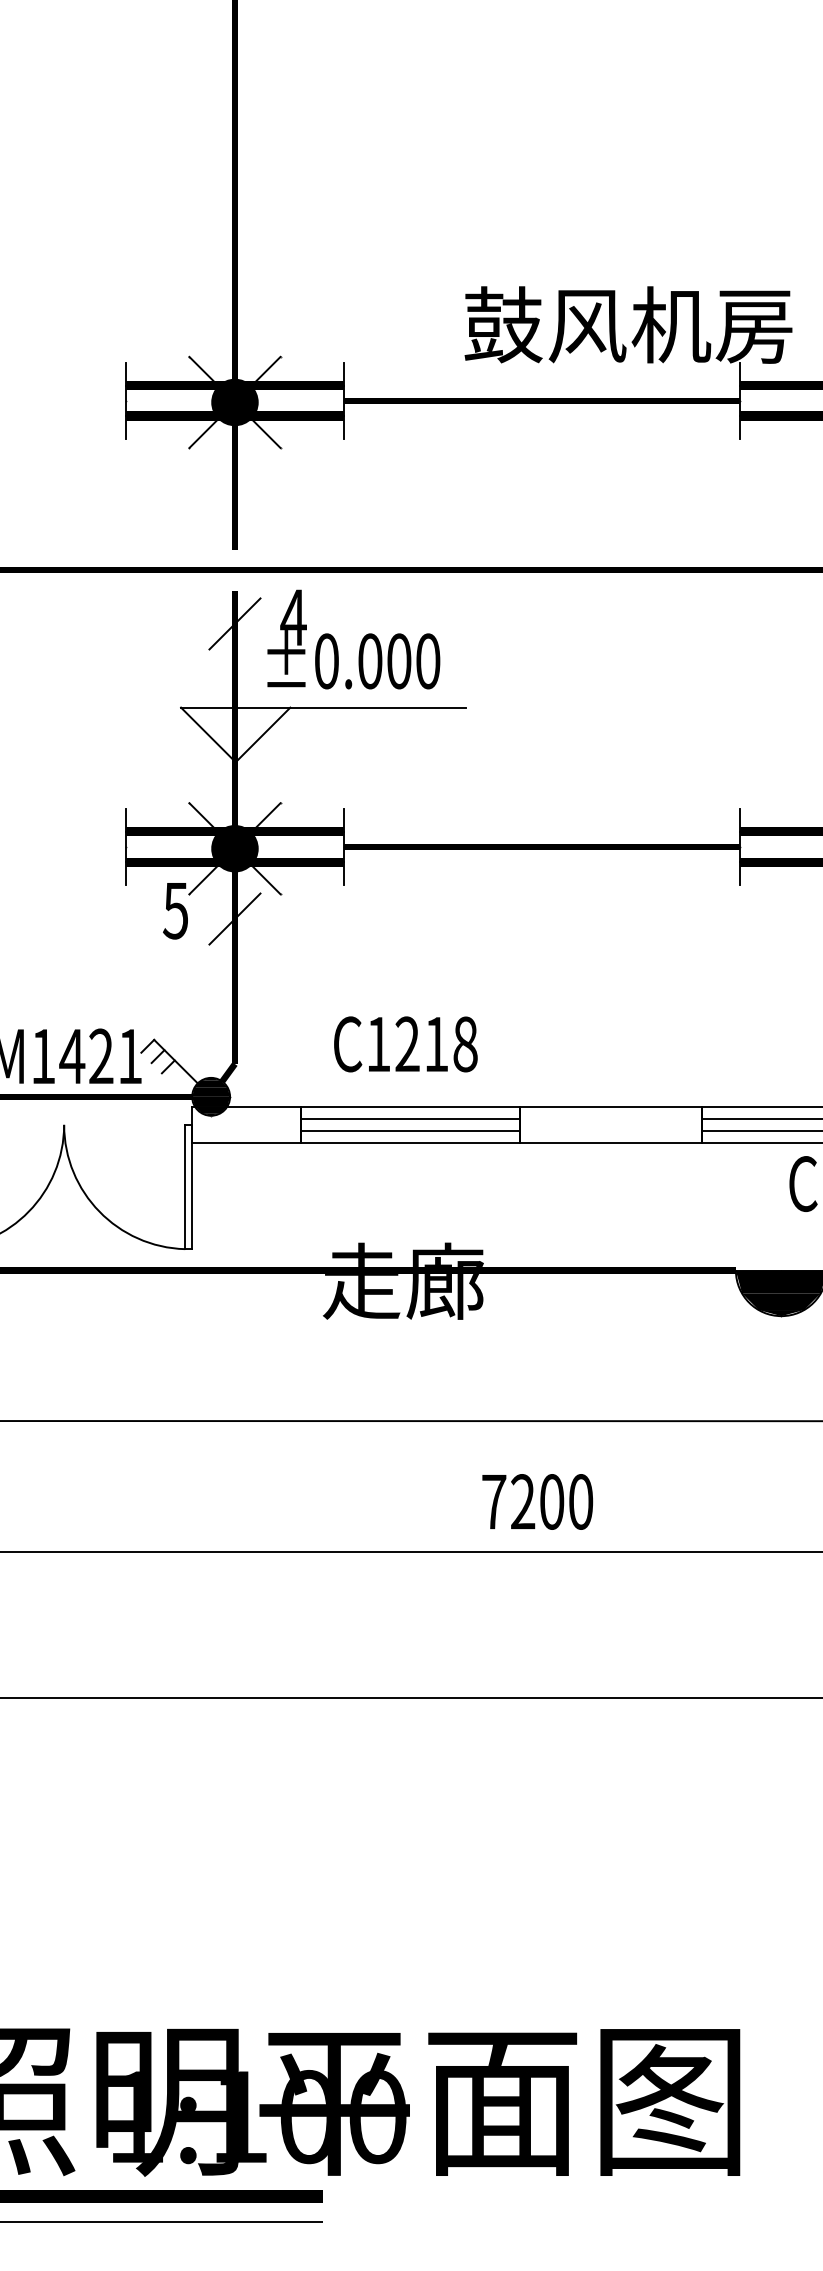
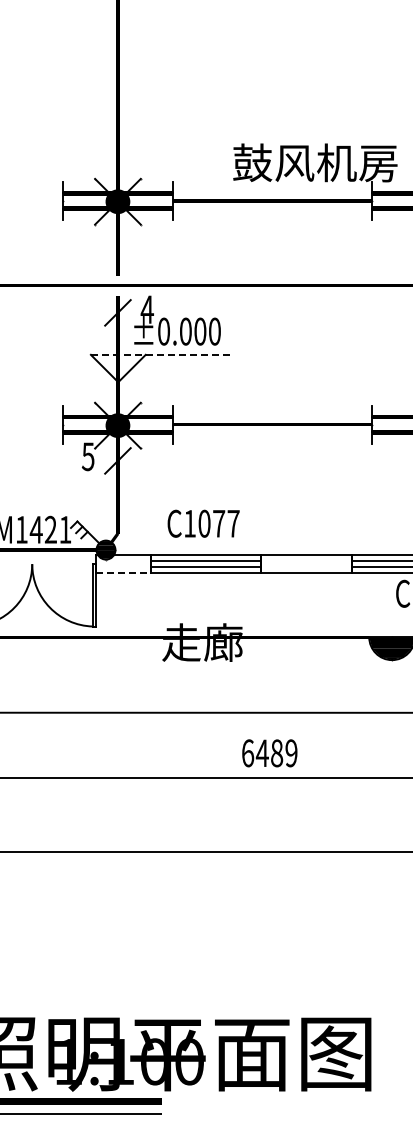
line: (323, 706) -> (162, 354), solid -> dashed
text: (435, 1043) -> (218, 523), C1218 -> C1077
line: (248, 1143) -> (124, 573), solid -> dashed
text: (537, 1502) -> (269, 753), 7200 -> 6489

